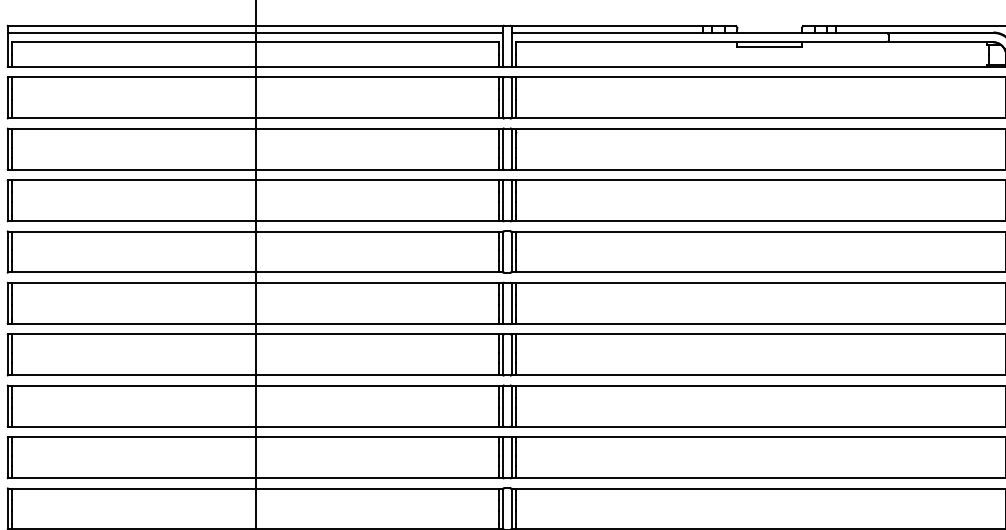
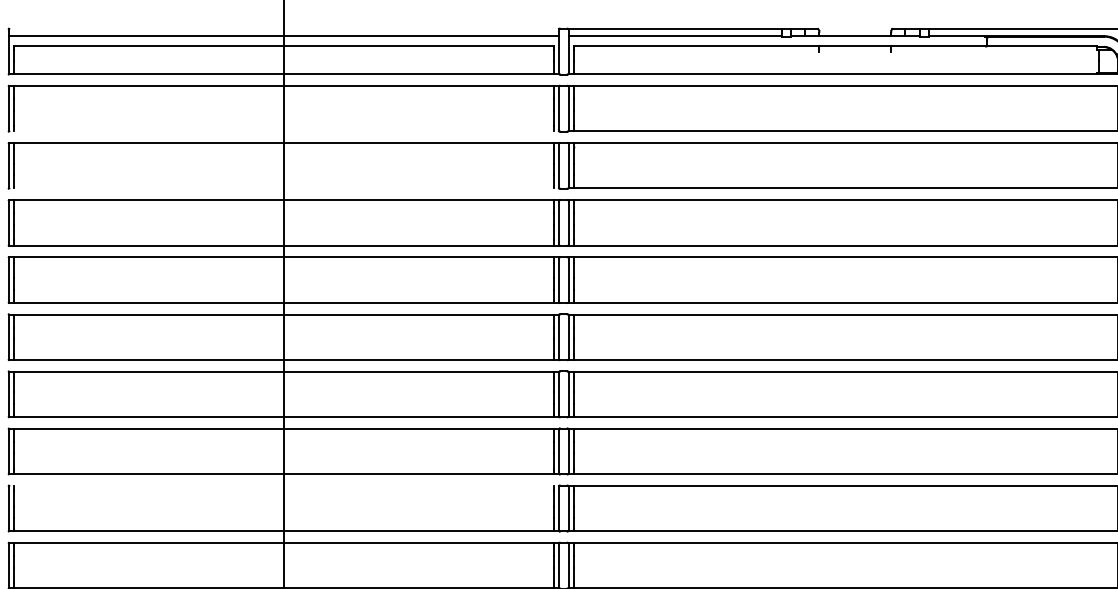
line: (255, 26) -> (283, 29), removed
line: (769, 46) -> (855, 51), removed
line: (255, 118) -> (283, 131), removed
line: (255, 169) -> (283, 188), removed
line: (255, 437) -> (283, 486), removed

